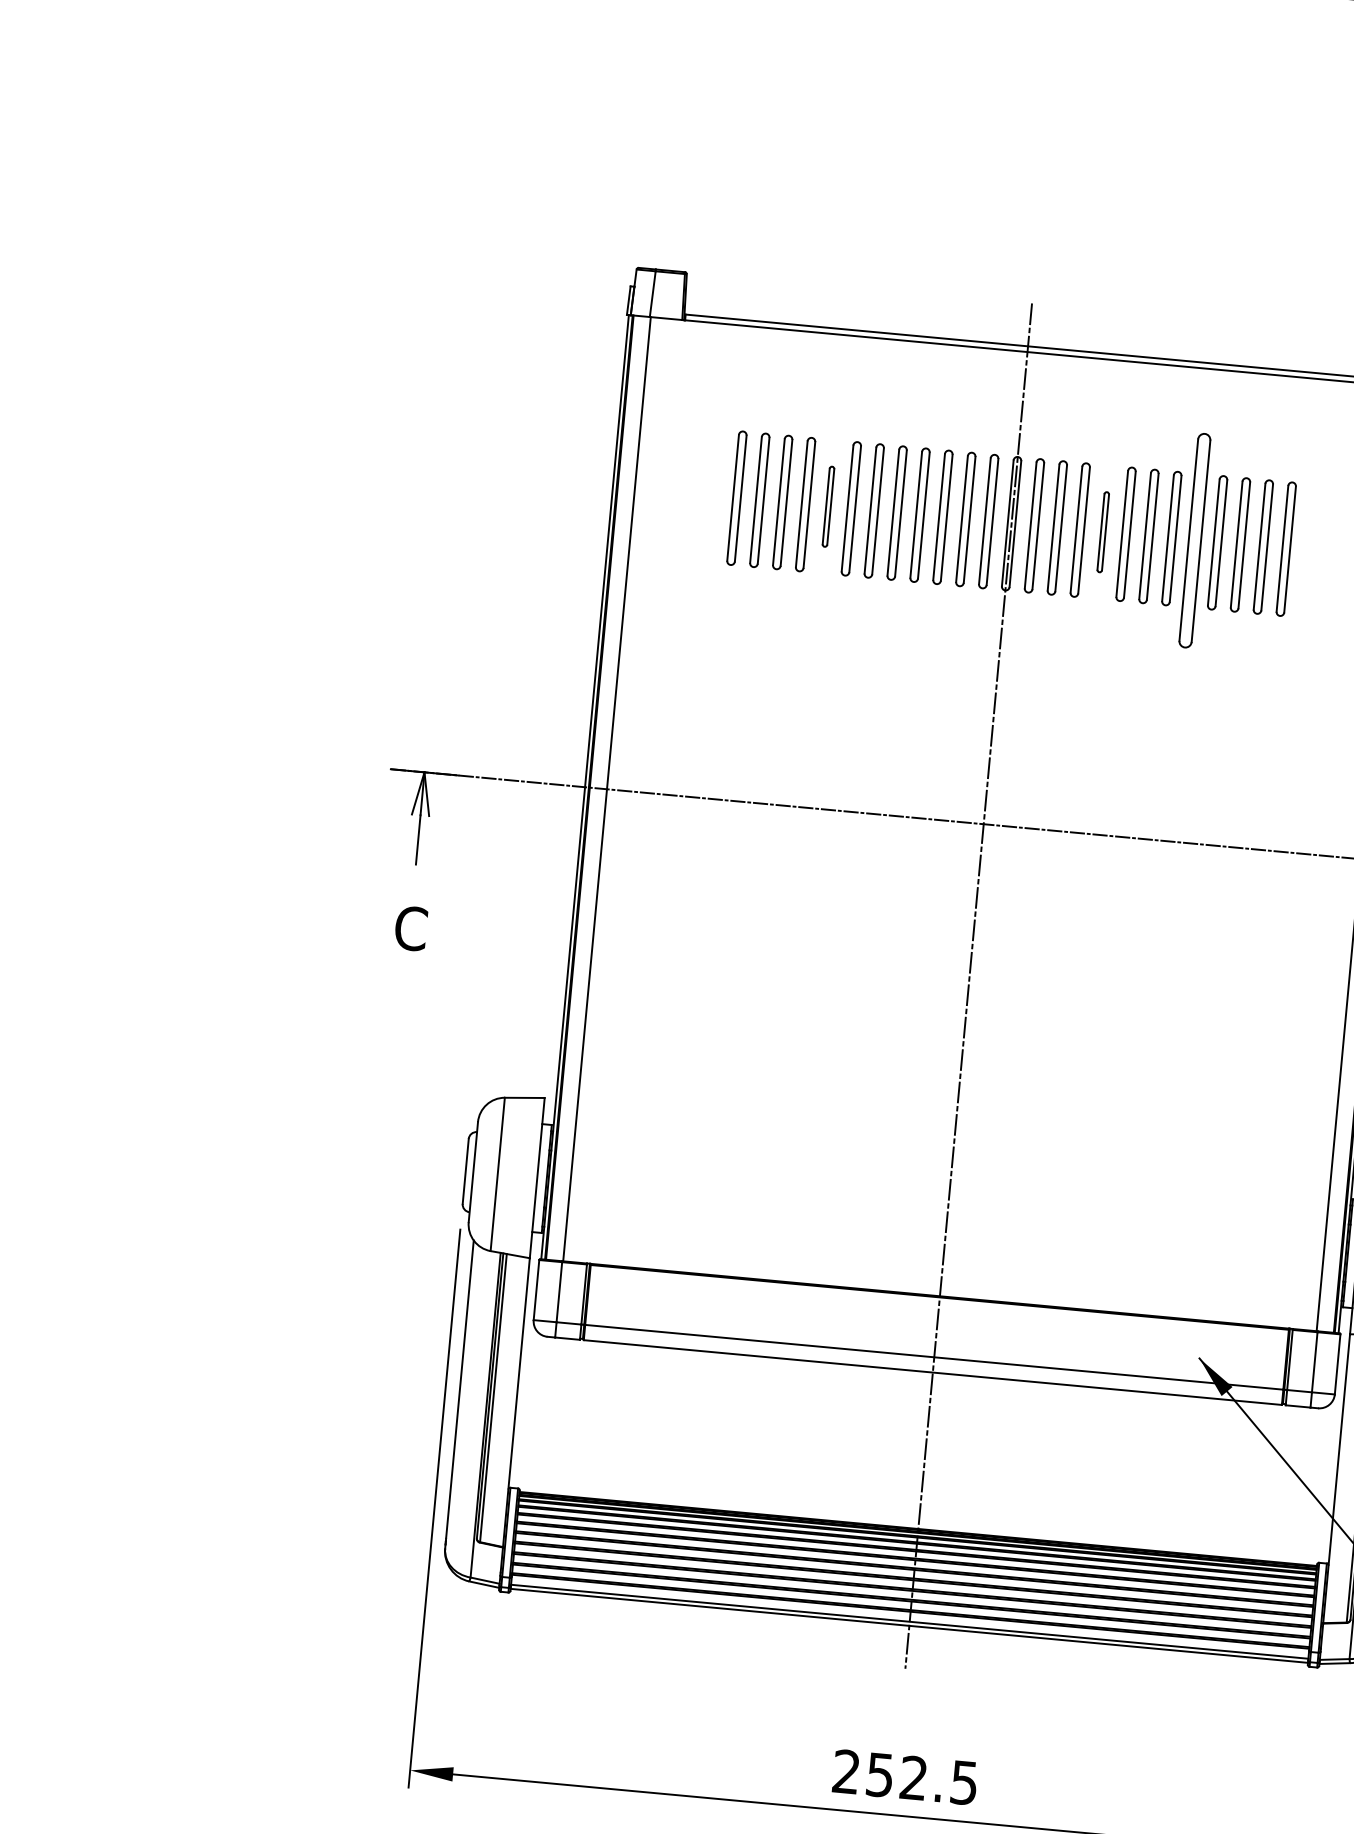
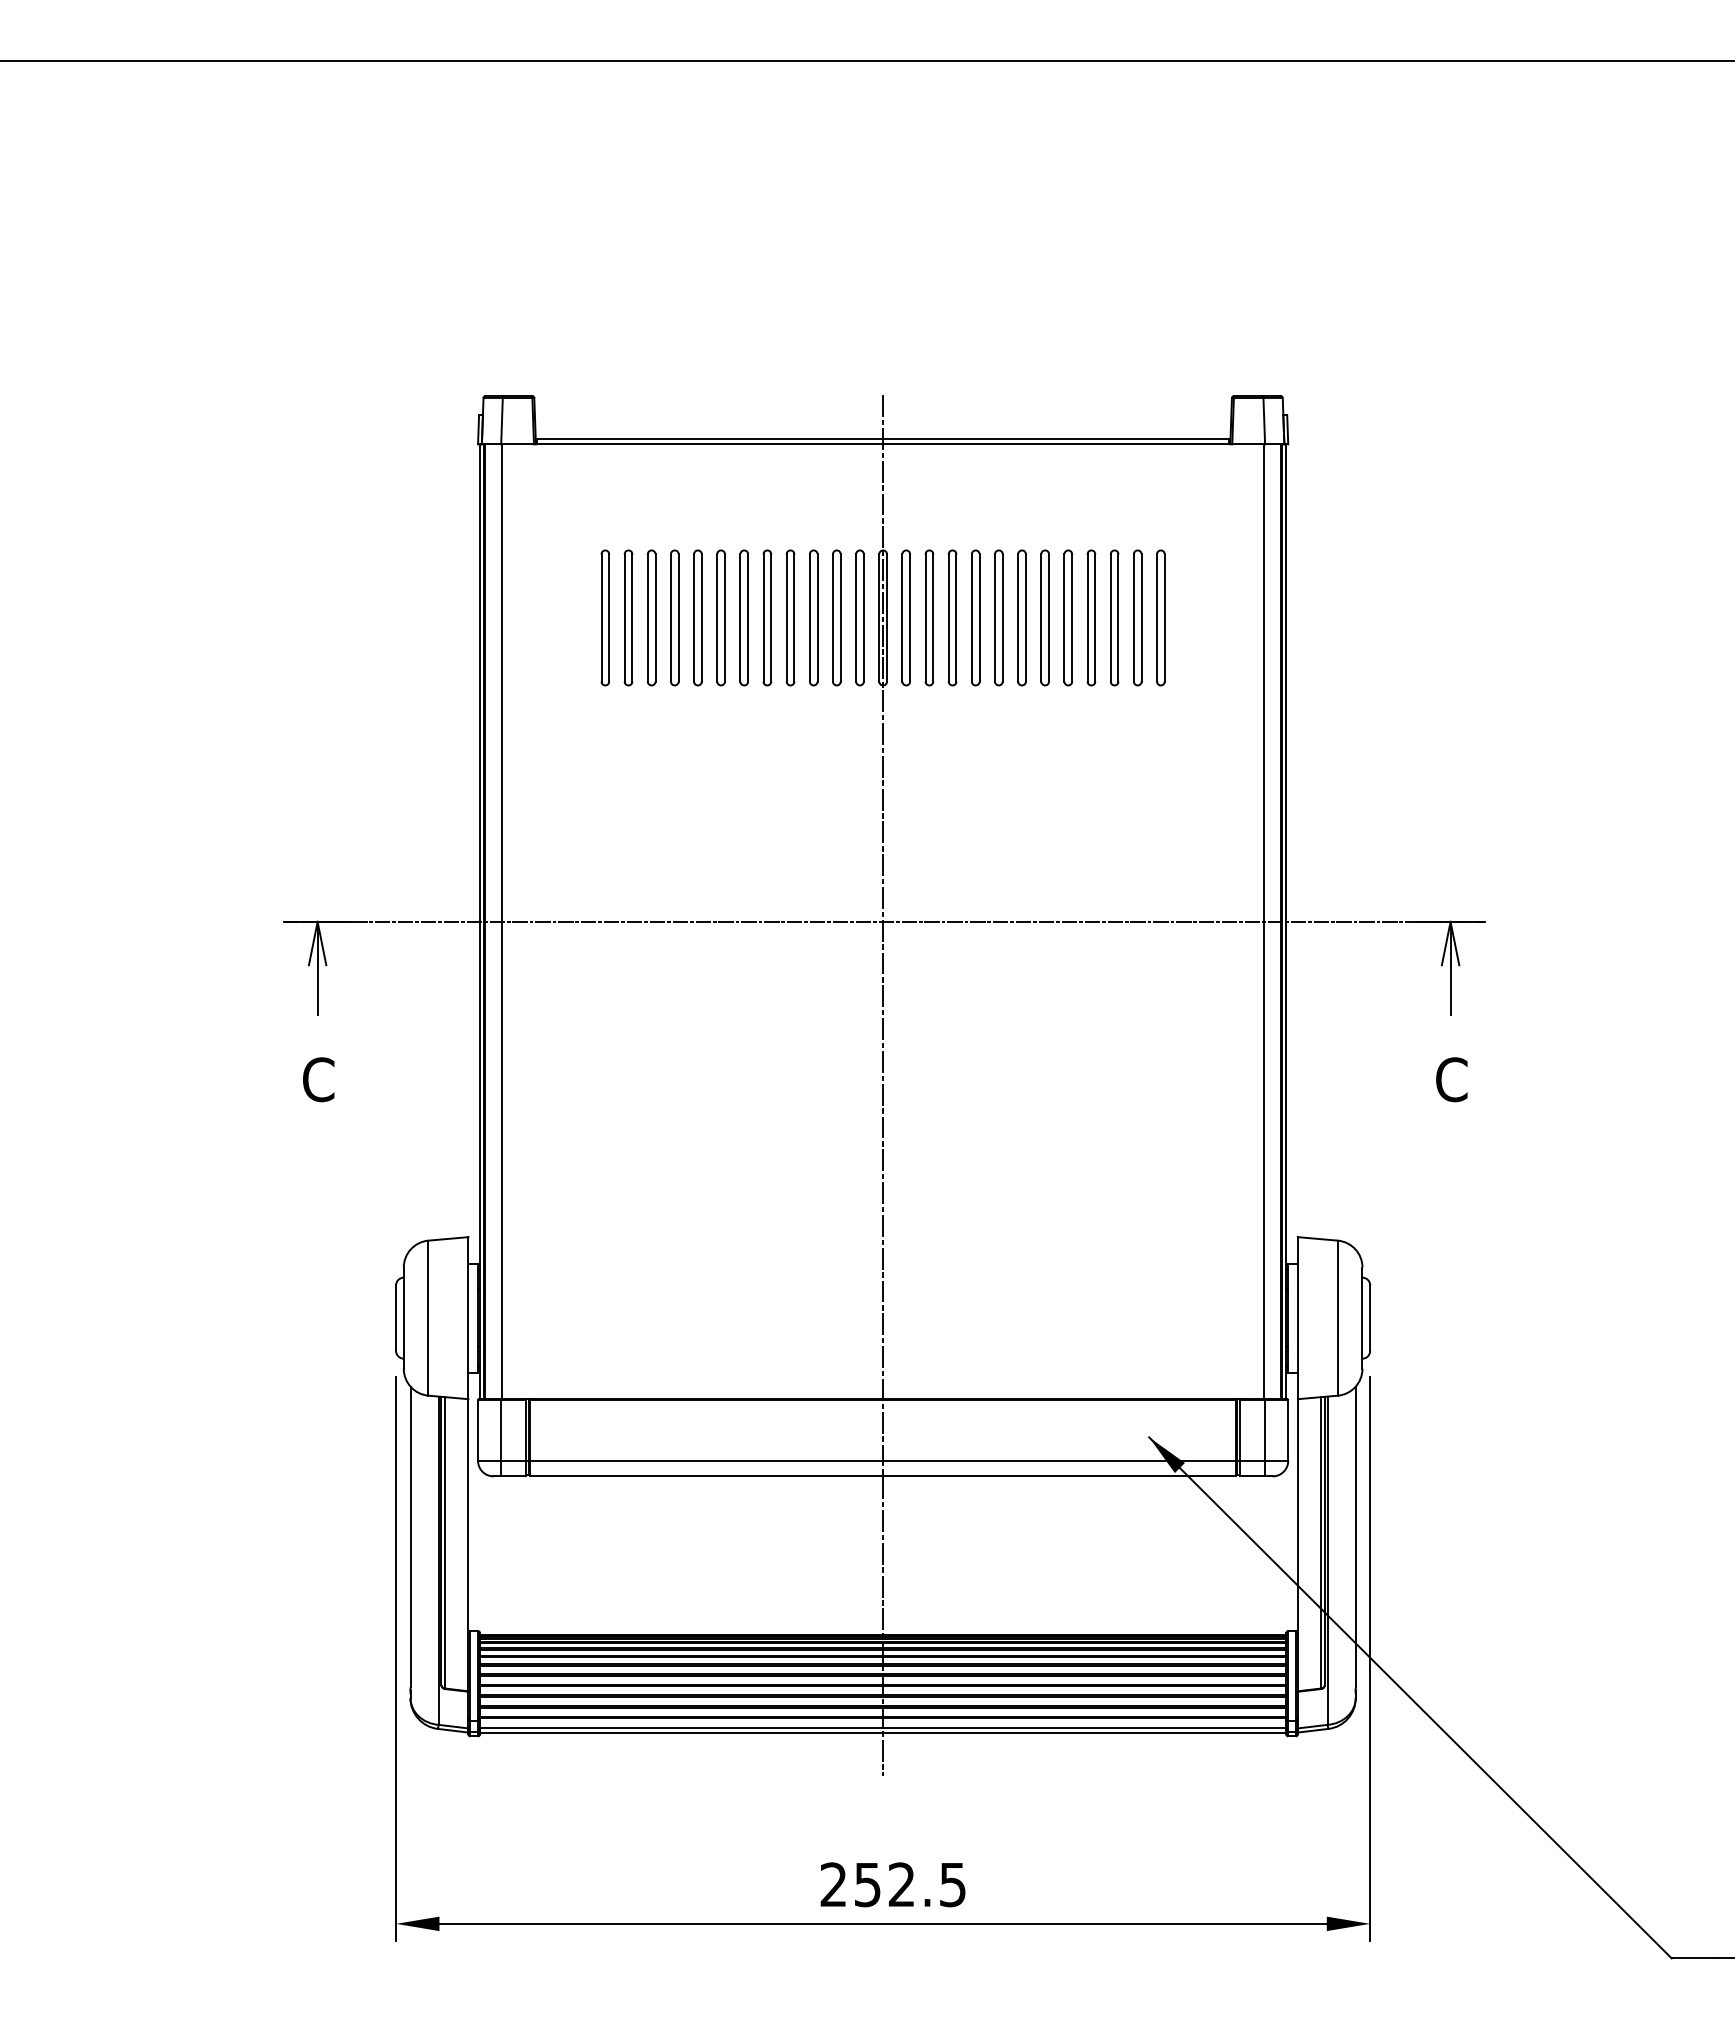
part: (828, 506) -> (697, 617), size x1.67
part: (1102, 531) -> (975, 617), size x1.67
part: (1193, 540) -> (1067, 617), size x0.62

